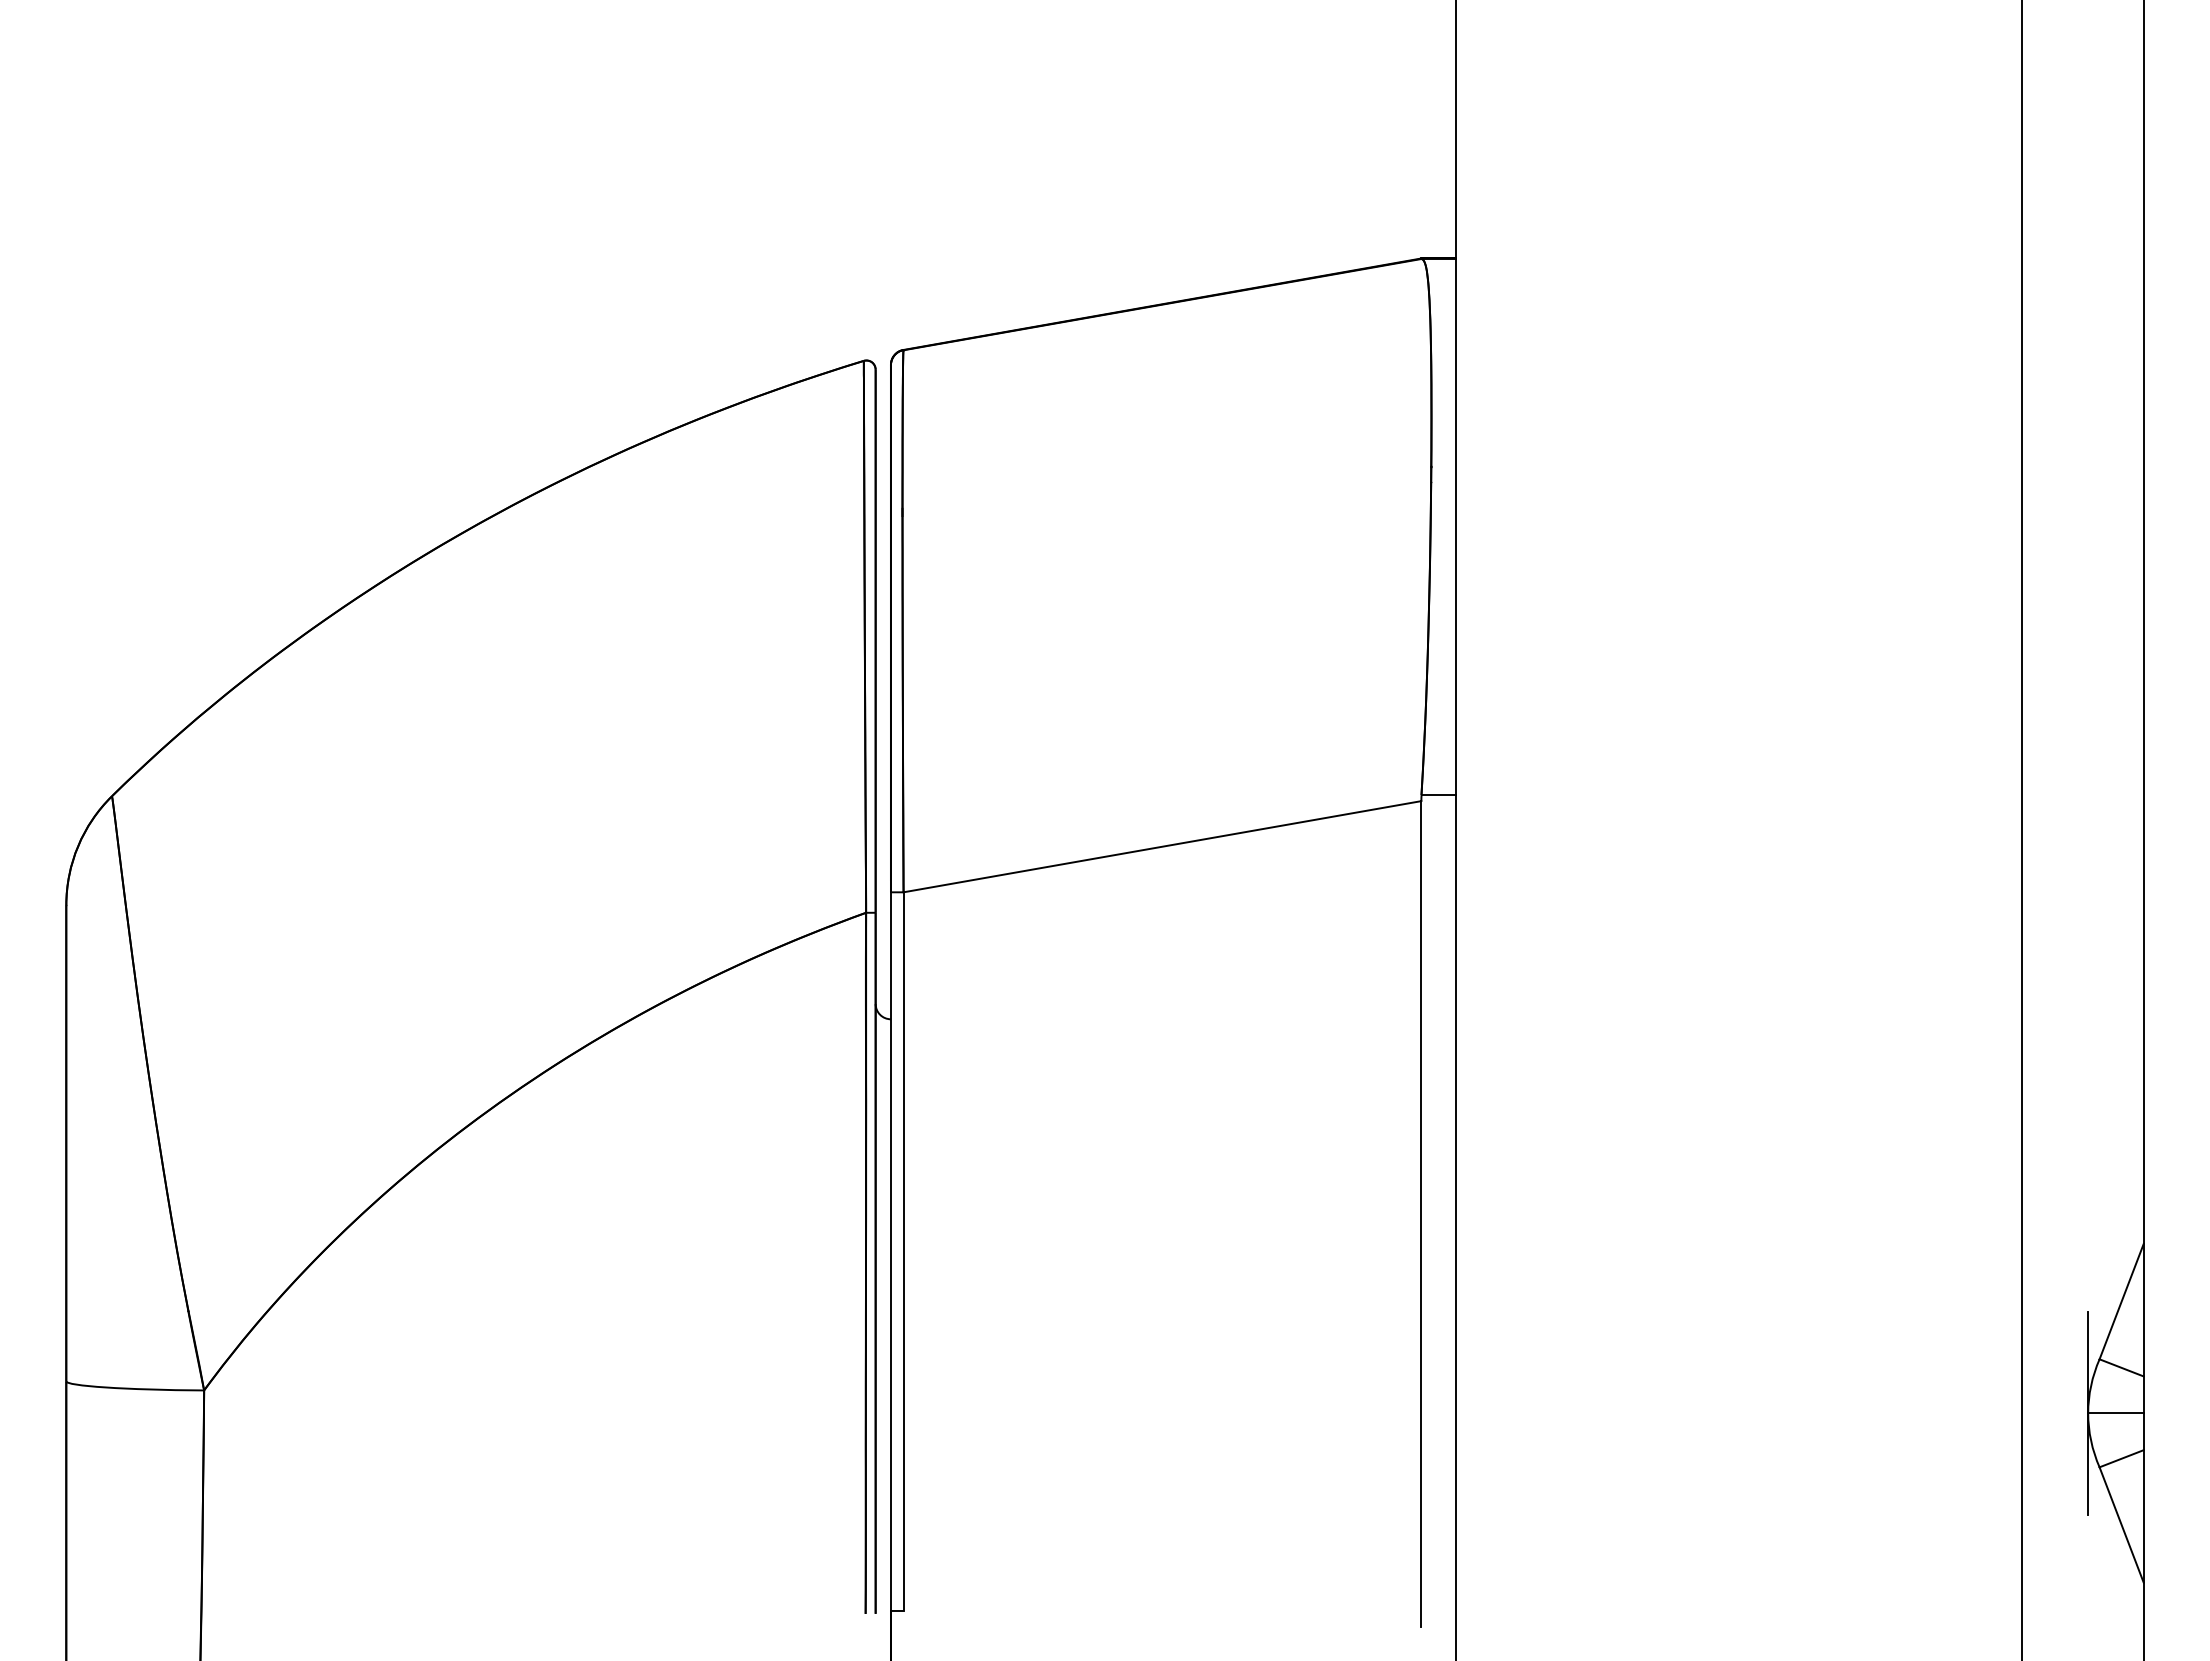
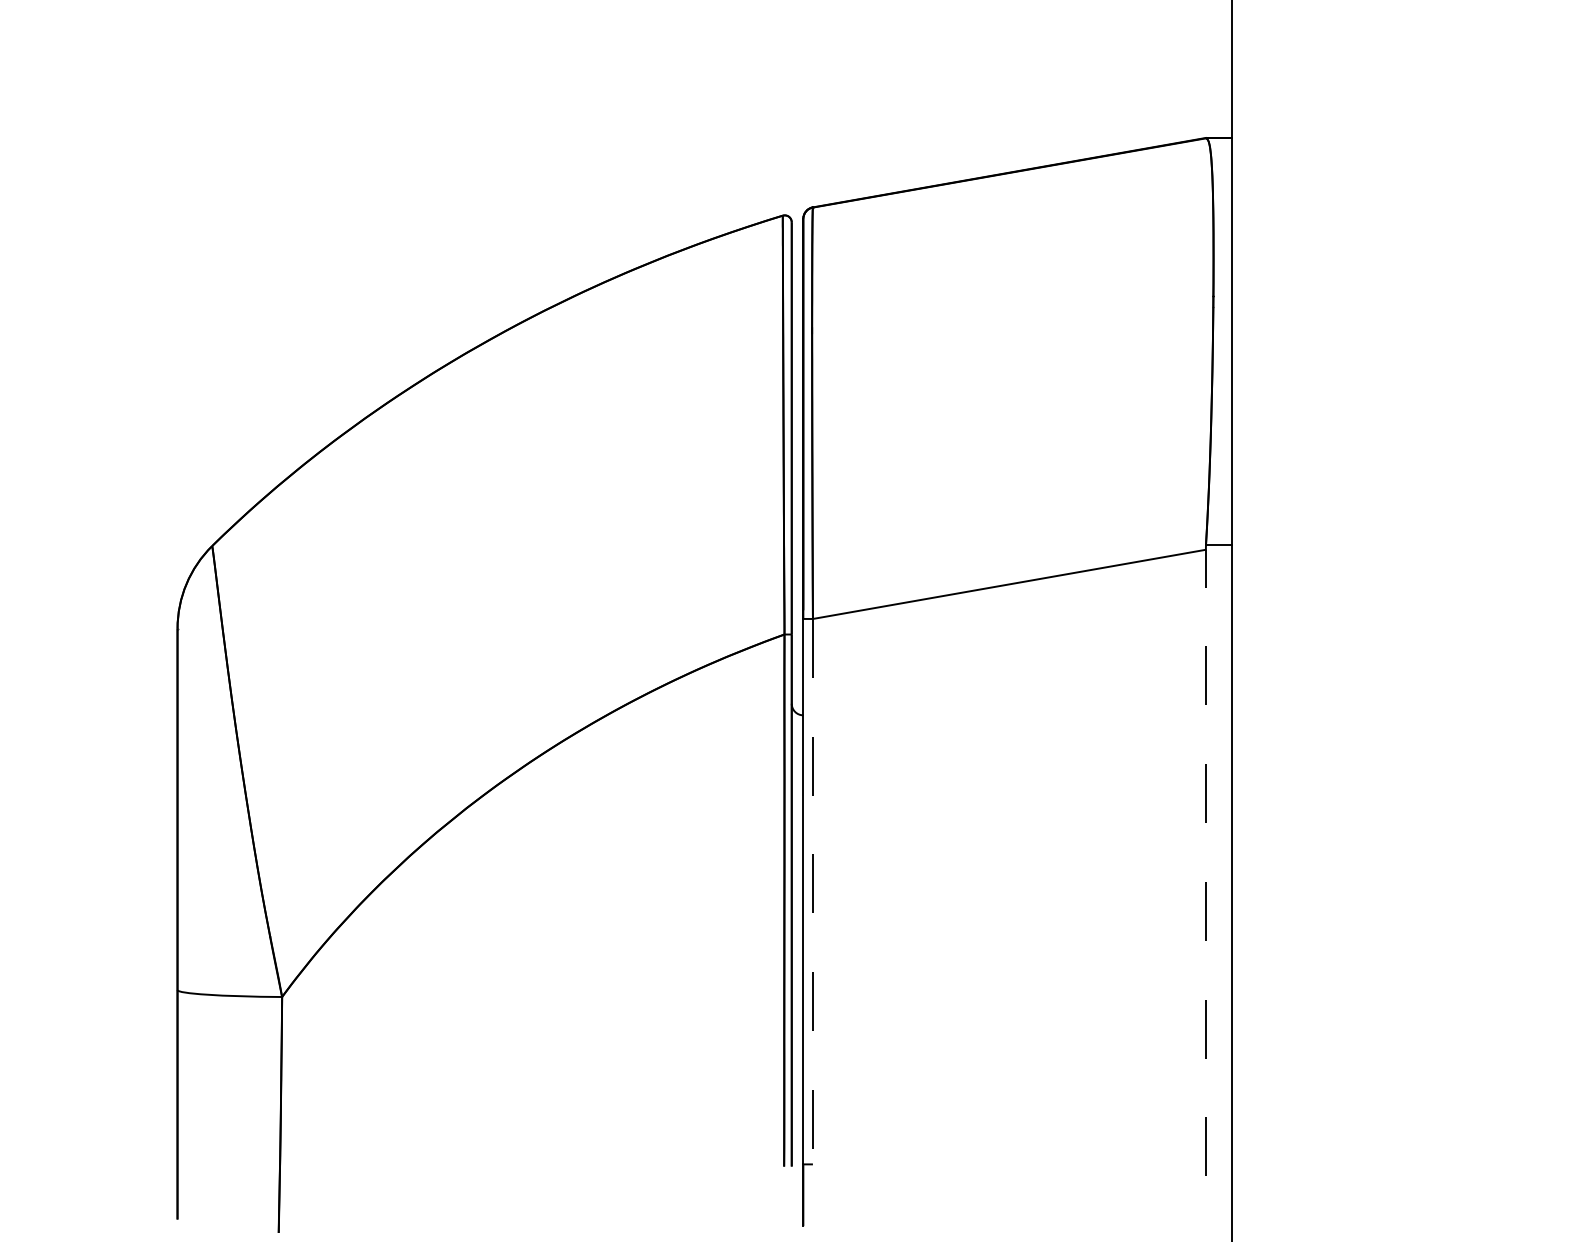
line: (1421, 1213) -> (1205, 862), solid -> dashed
line: (903, 1252) -> (812, 892), solid -> dashed

